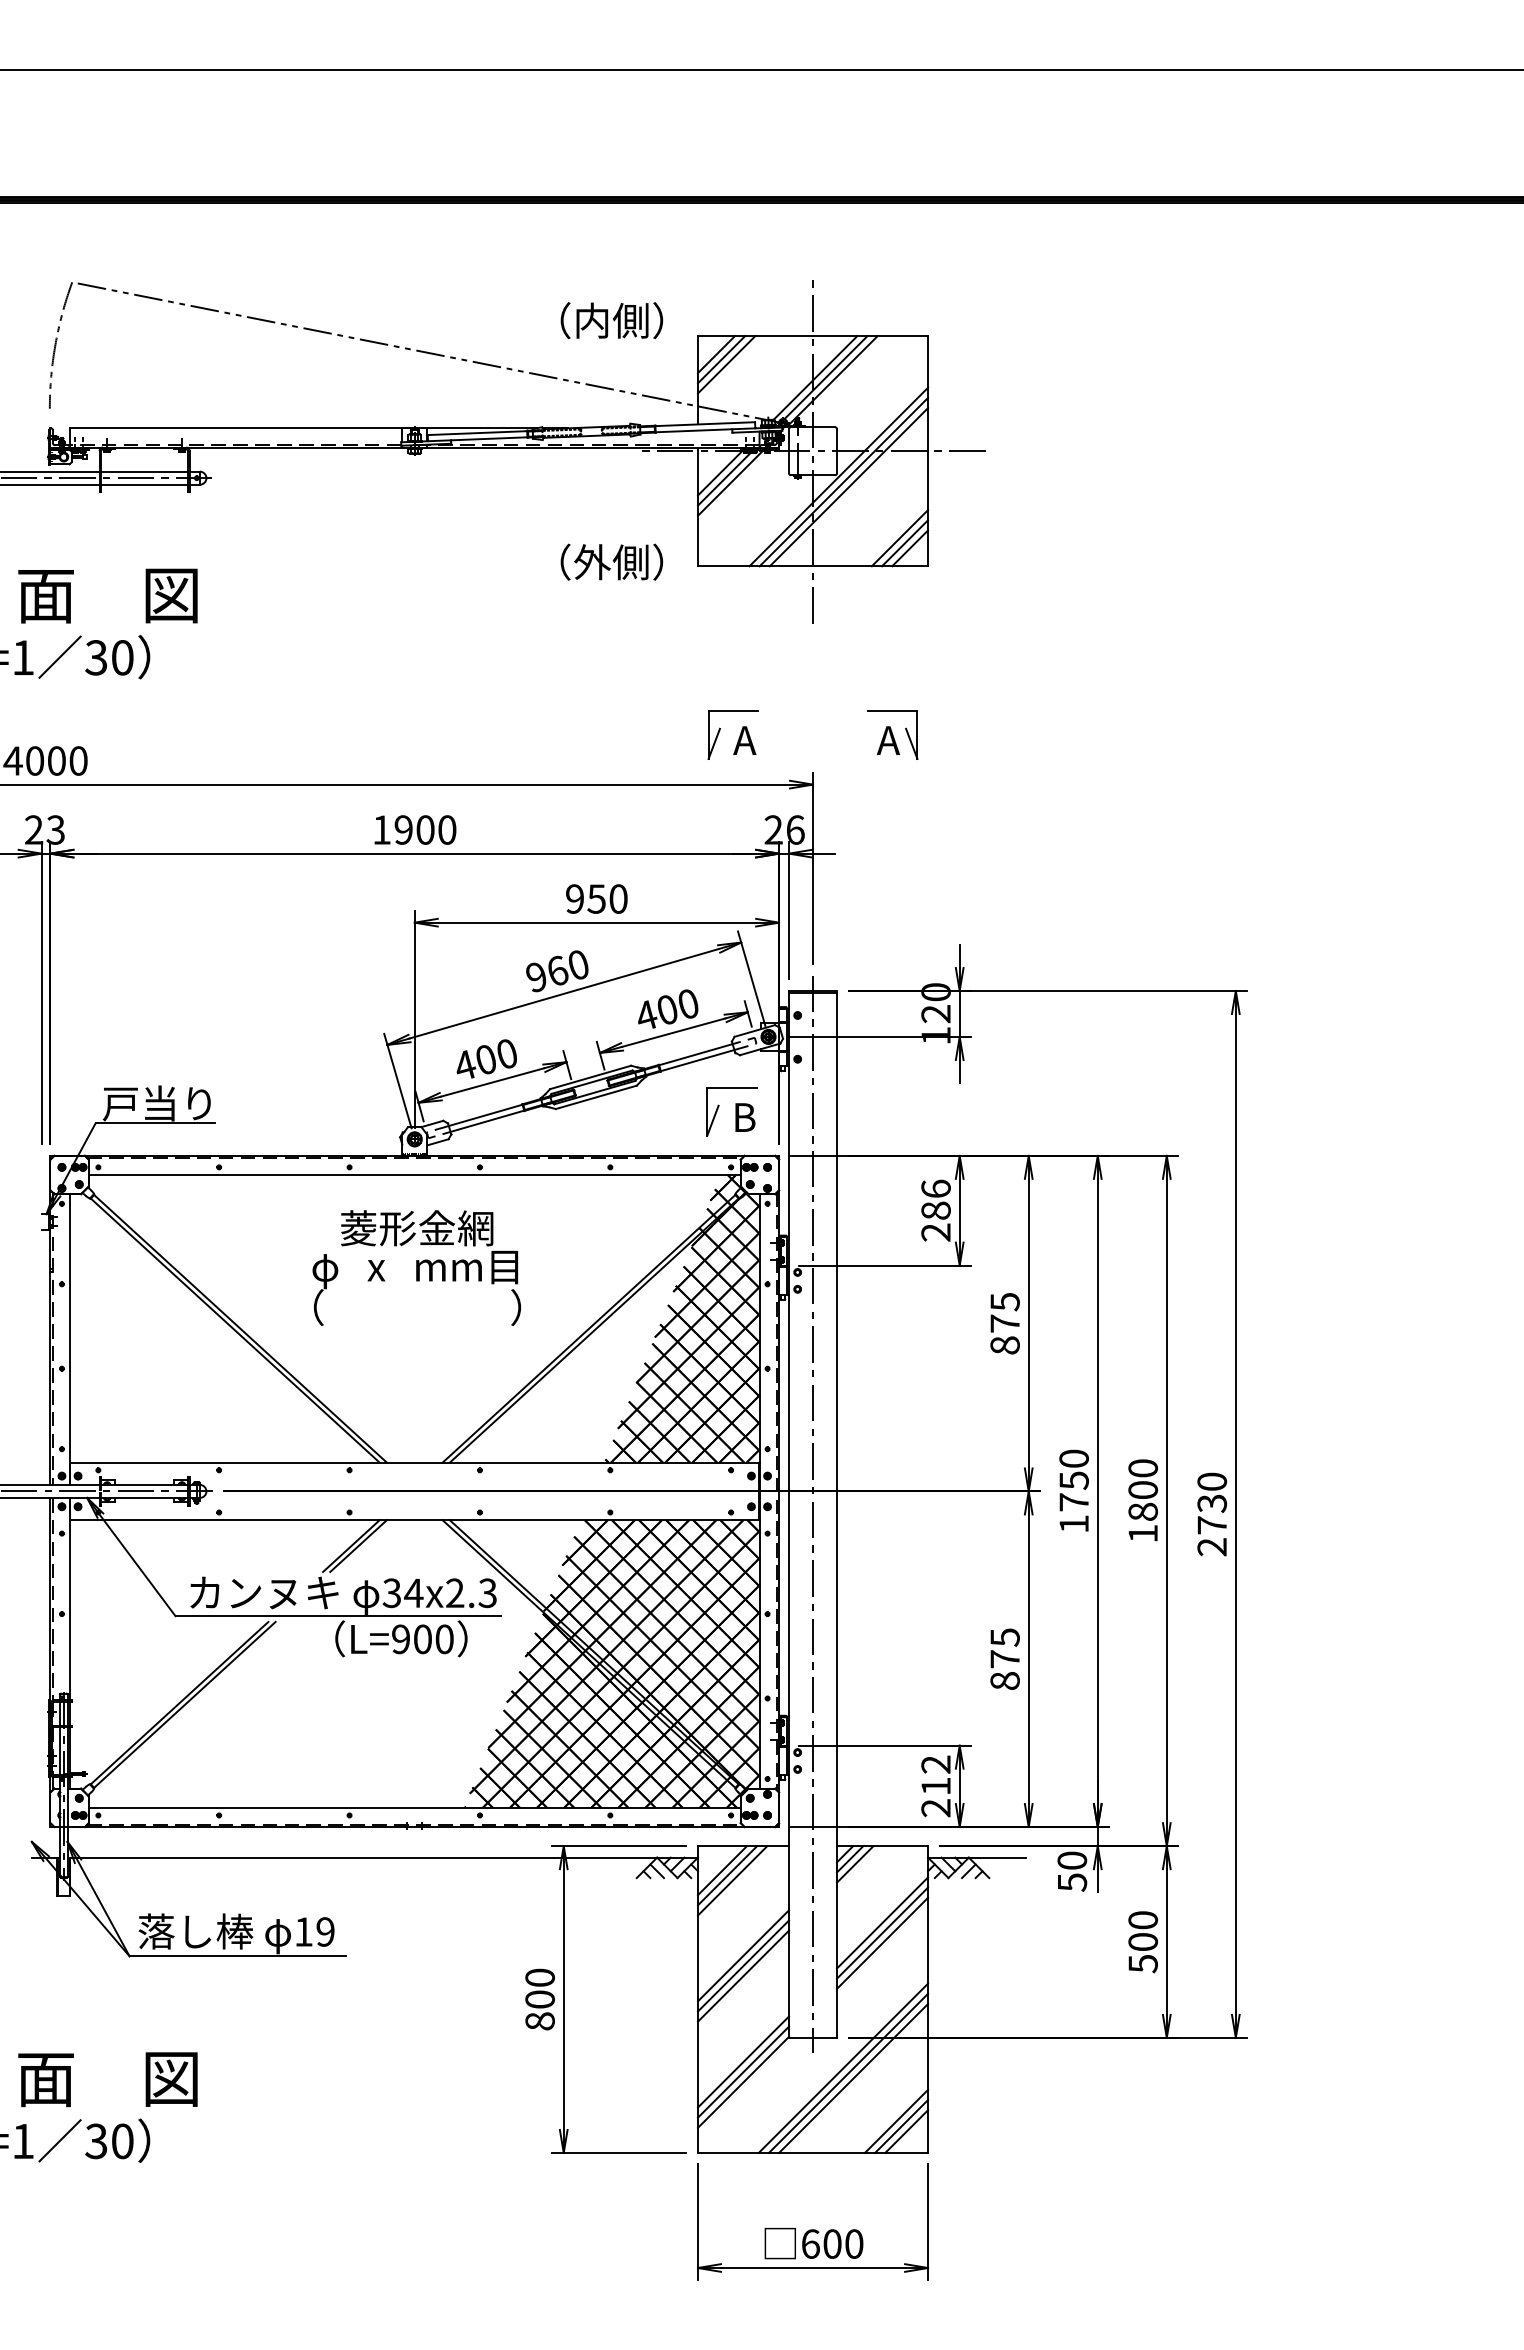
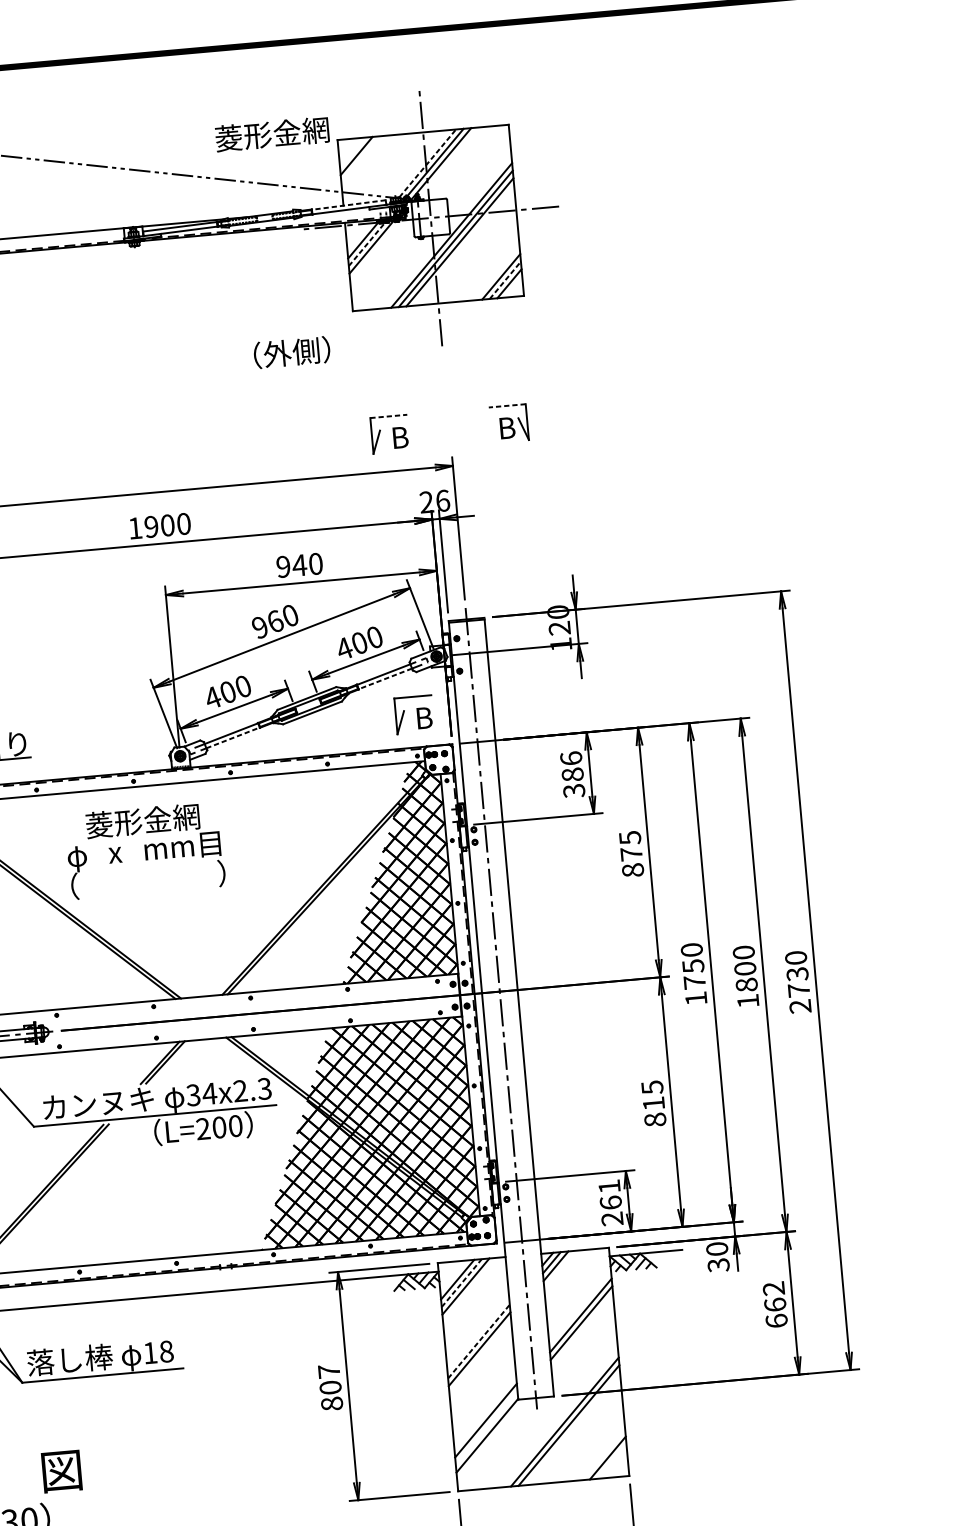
text: (611, 320) -> (272, 134), （内側） -> 菱形金網
line: (715, 354) -> (351, 152), removed
line: (726, 364) -> (360, 159), removed
line: (815, 377) -> (427, 162), solid -> dashed
line: (705, 424) -> (349, 205), solid -> dashed
line: (724, 478) -> (366, 244), solid -> dashed
line: (905, 543) -> (505, 280), solid -> dashed
text: (611, 561) -> (291, 352), moved
line: (733, 710) -> (388, 416), solid -> dashed
line: (892, 710) -> (507, 405), solid -> dashed
text: (744, 740) -> (399, 437), A -> B
text: (888, 740) -> (506, 428), A -> B
text: (596, 898) -> (299, 565), 950 -> 940
line: (697, 1060) -> (385, 678), solid -> dashed
line: (487, 1121) -> (233, 738), solid -> dashed
text: (935, 1232) -> (573, 790), 286 -> 386
text: (416, 1267) -> (144, 850), moved
text: (401, 1639) -> (203, 1129), L=900 -> L=200
text: (1004, 1659) -> (653, 1103), 875 -> 815
text: (935, 1774) -> (609, 1194), 212 -> 261
line: (727, 1875) -> (461, 1282), solid -> dashed
text: (1071, 1881) -> (717, 1264), 50 -> 30
line: (882, 1922) -> (580, 1307), removed
text: (325, 1931) -> (166, 1351), 19 -> 18
text: (1143, 1942) -> (775, 1305), 500 -> 662
line: (743, 1955) -> (478, 1341), solid -> dashed
line: (743, 1975) -> (480, 1356), removed
text: (539, 1977) -> (328, 1371), 800 -> 807
line: (843, 2067) -> (560, 1418), removed
line: (743, 2071) -> (486, 1427), removed
line: (896, 2120) -> (603, 1453), removed
line: (906, 2131) -> (611, 1461), removed

